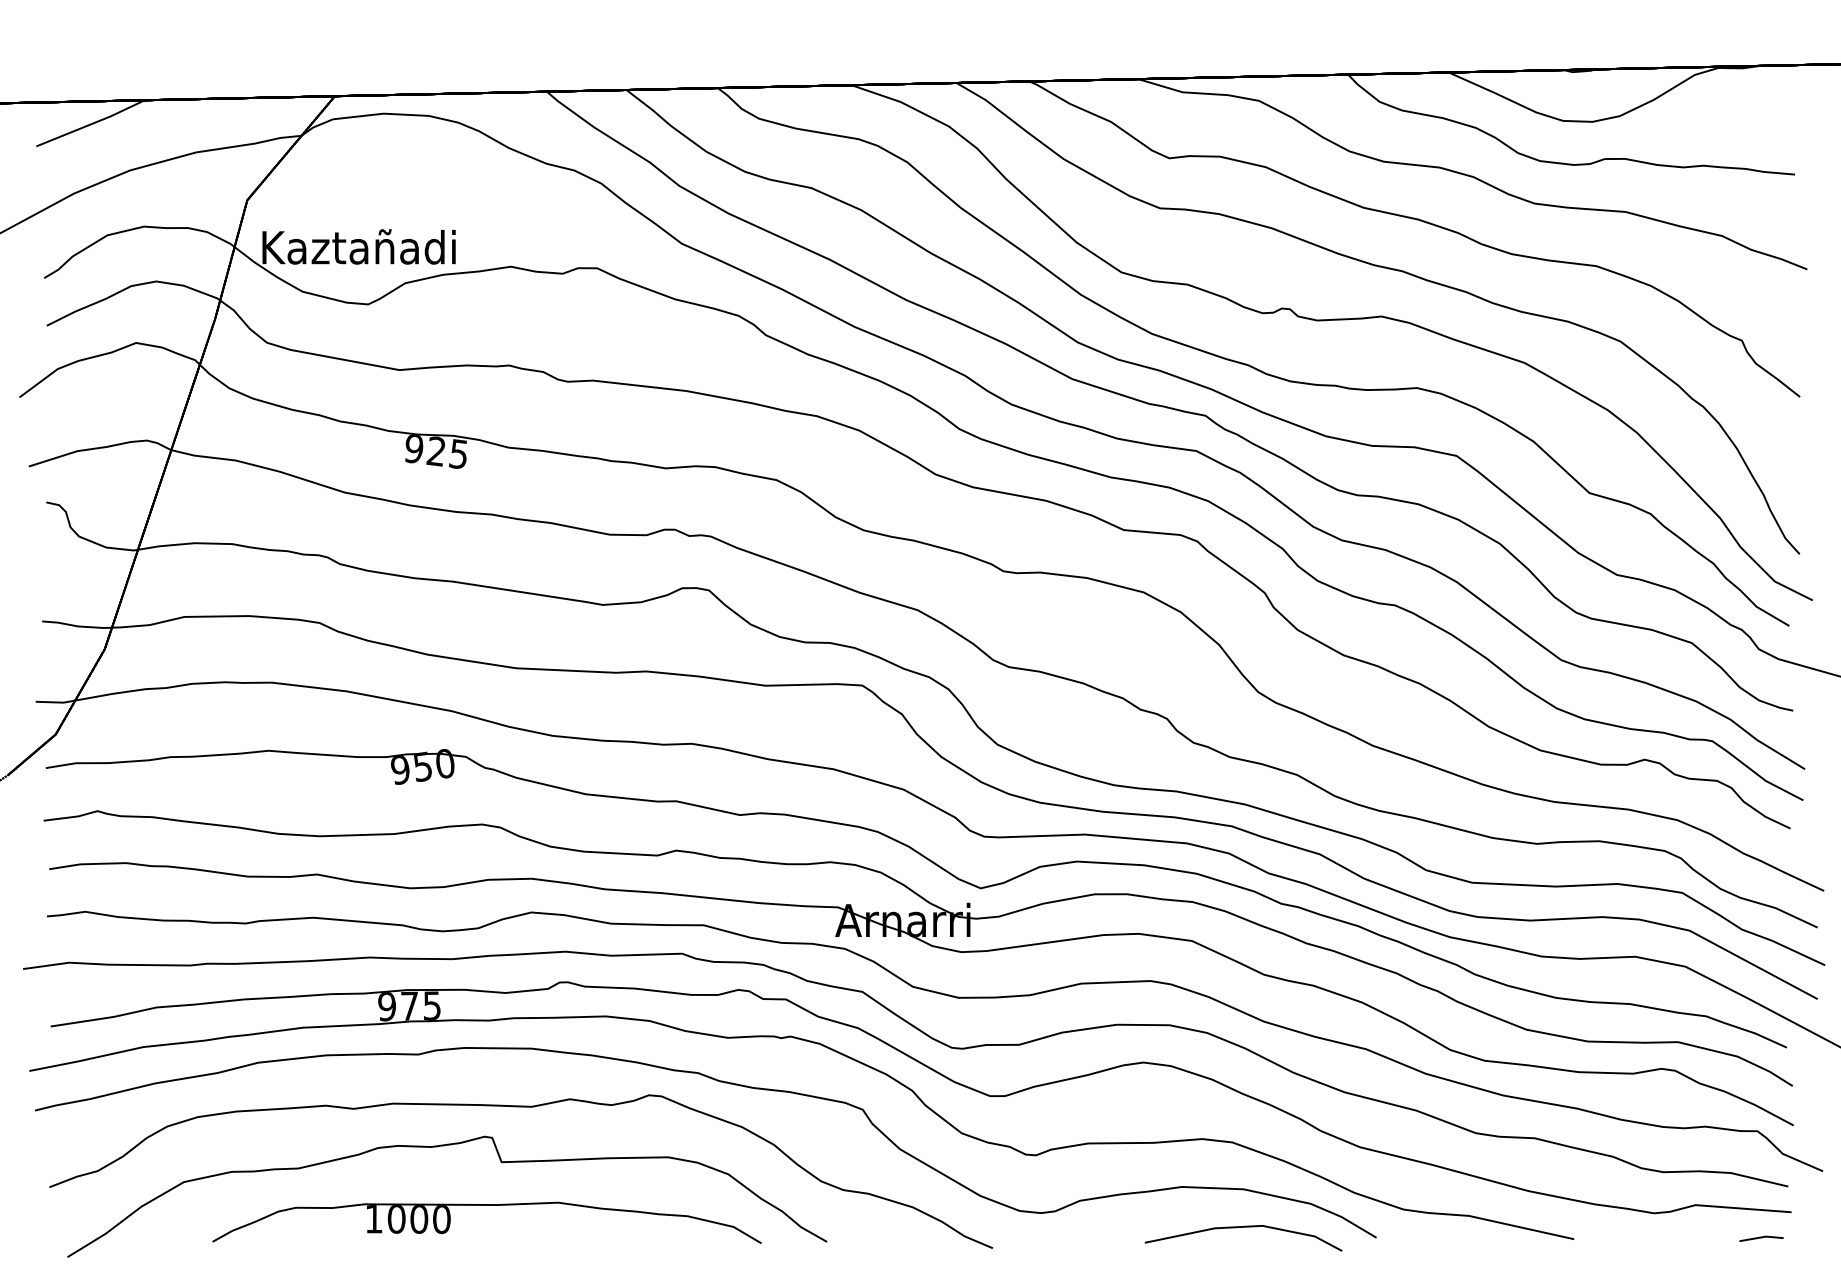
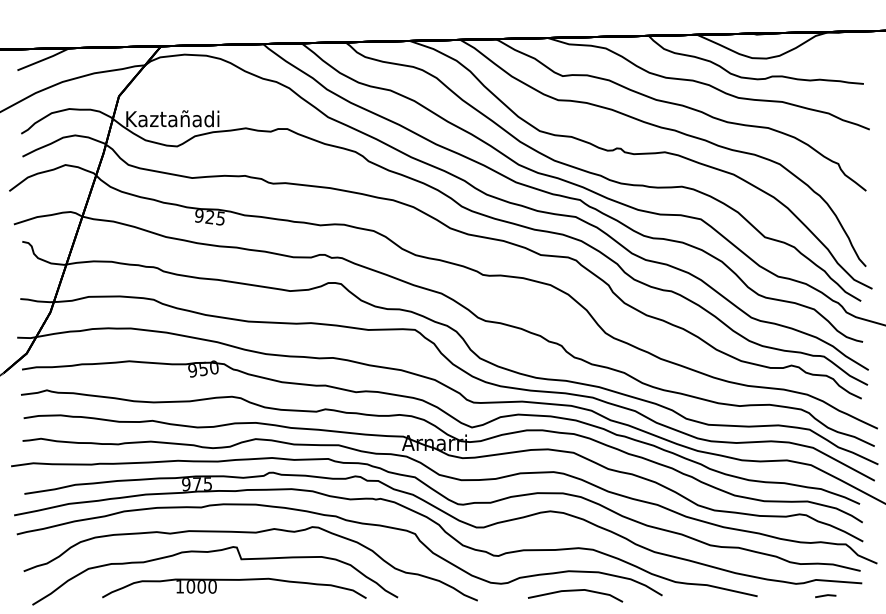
line: (1243, 1229) -> (575, 591), moved
line: (1760, 1239) -> (825, 596), moved

